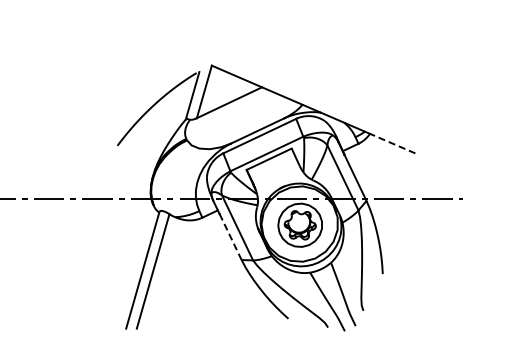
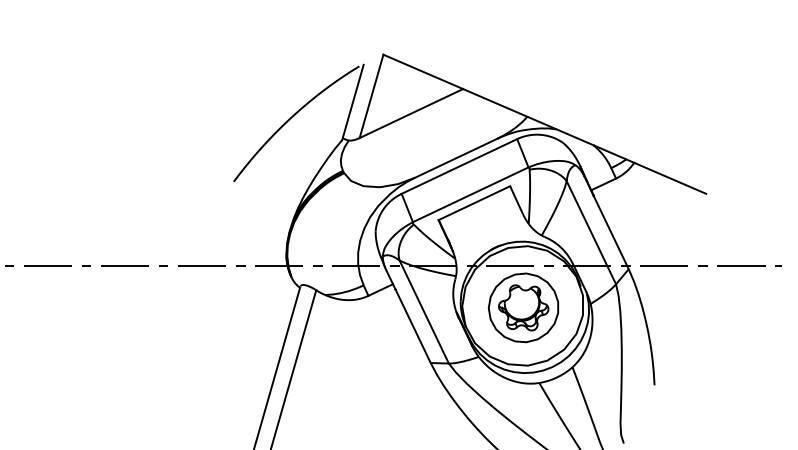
line: (392, 143) -> (669, 178), dashed -> solid
line: (230, 236) -> (413, 325), dashed -> solid

